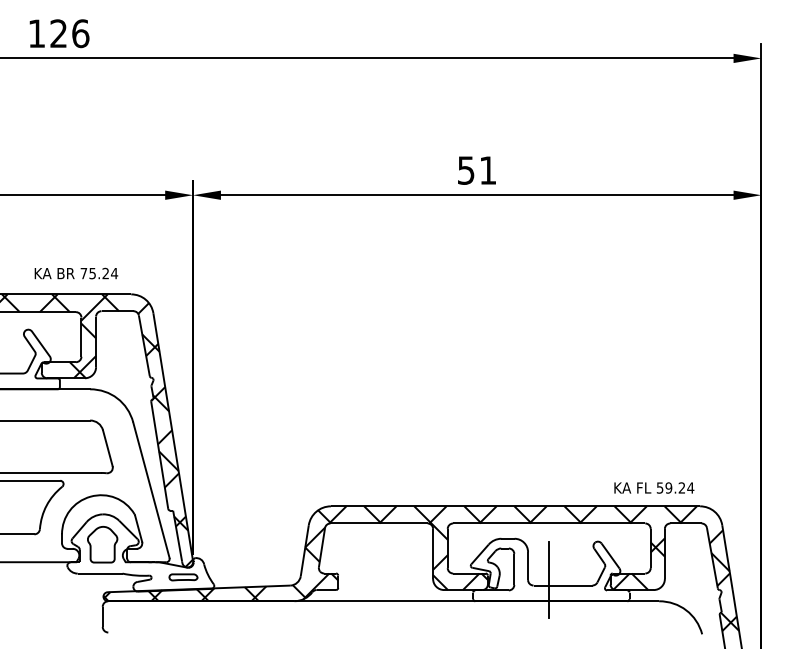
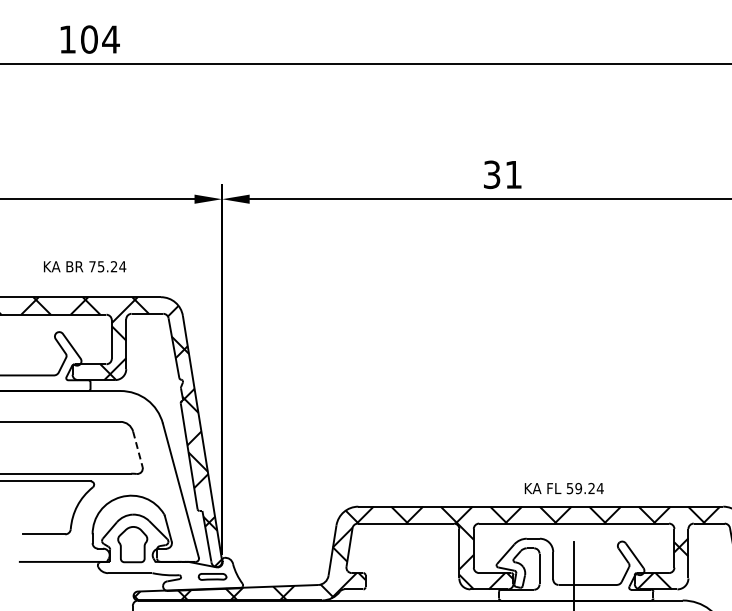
text: (69, 33) -> (99, 39), 126 -> 104
text: (466, 170) -> (492, 174), 51 -> 31
text: (76, 273) -> (85, 266), moved
line: (107, 448) -> (137, 449), solid -> dashed
text: (654, 487) -> (564, 488), moved

